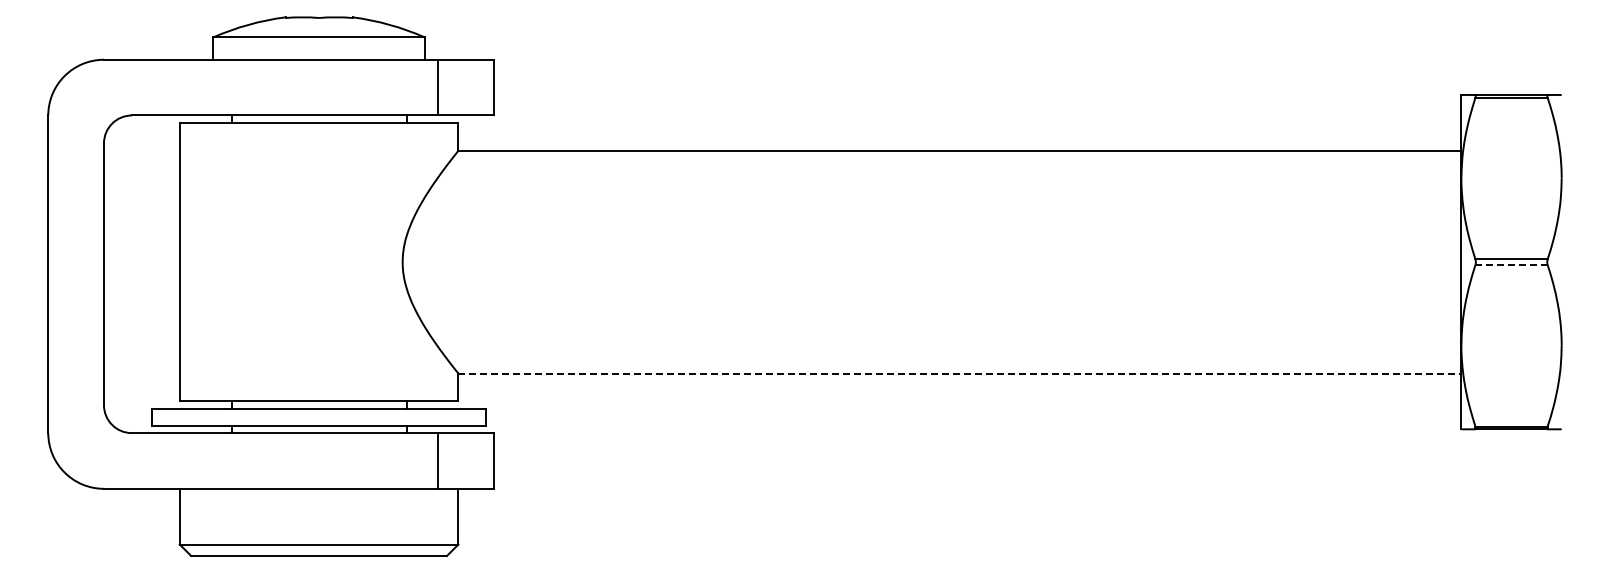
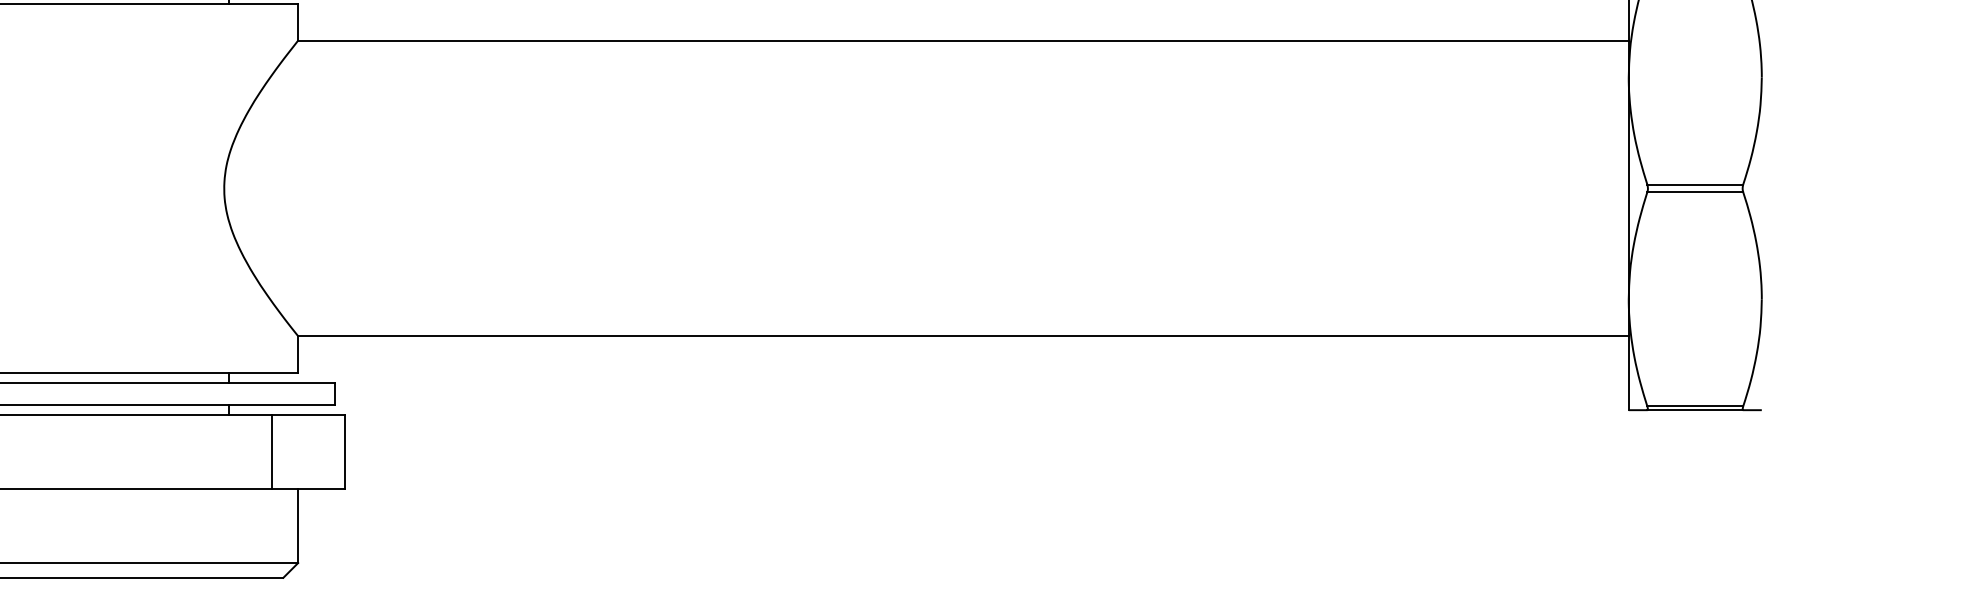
line: (1511, 264) -> (1695, 191), dashed -> solid
line: (959, 373) -> (962, 336), dashed -> solid

